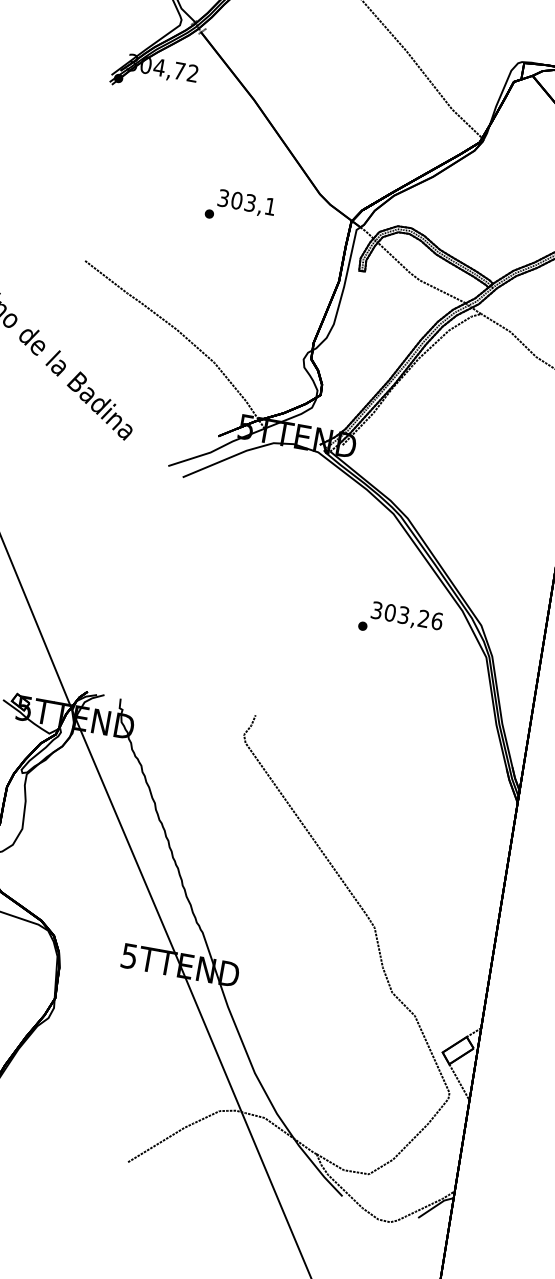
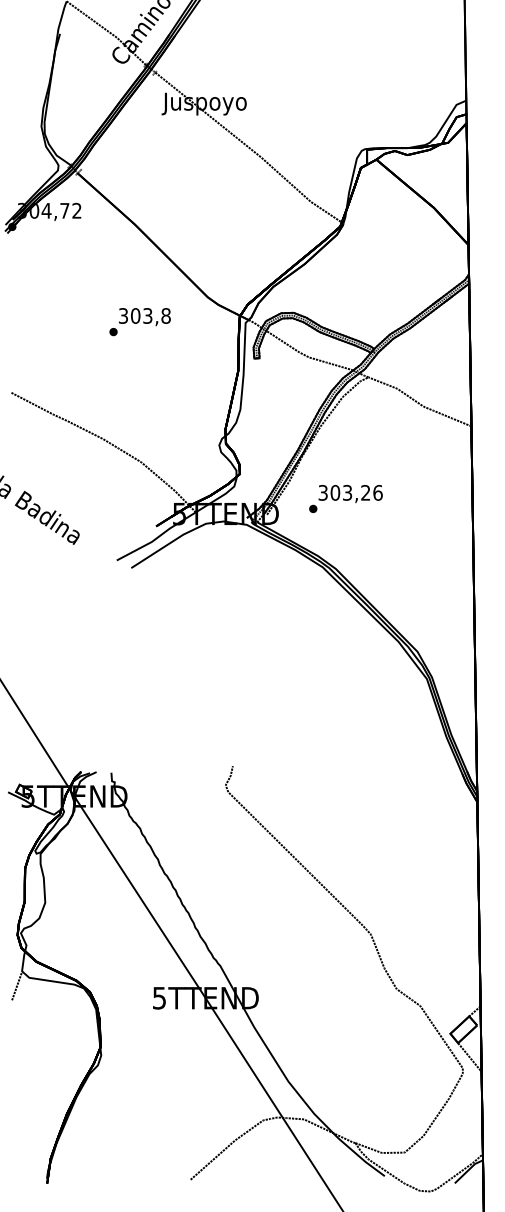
text: (269, 206) -> (165, 315), 303,1 -> 303,8
text: (400, 621) -> (345, 498), moved

